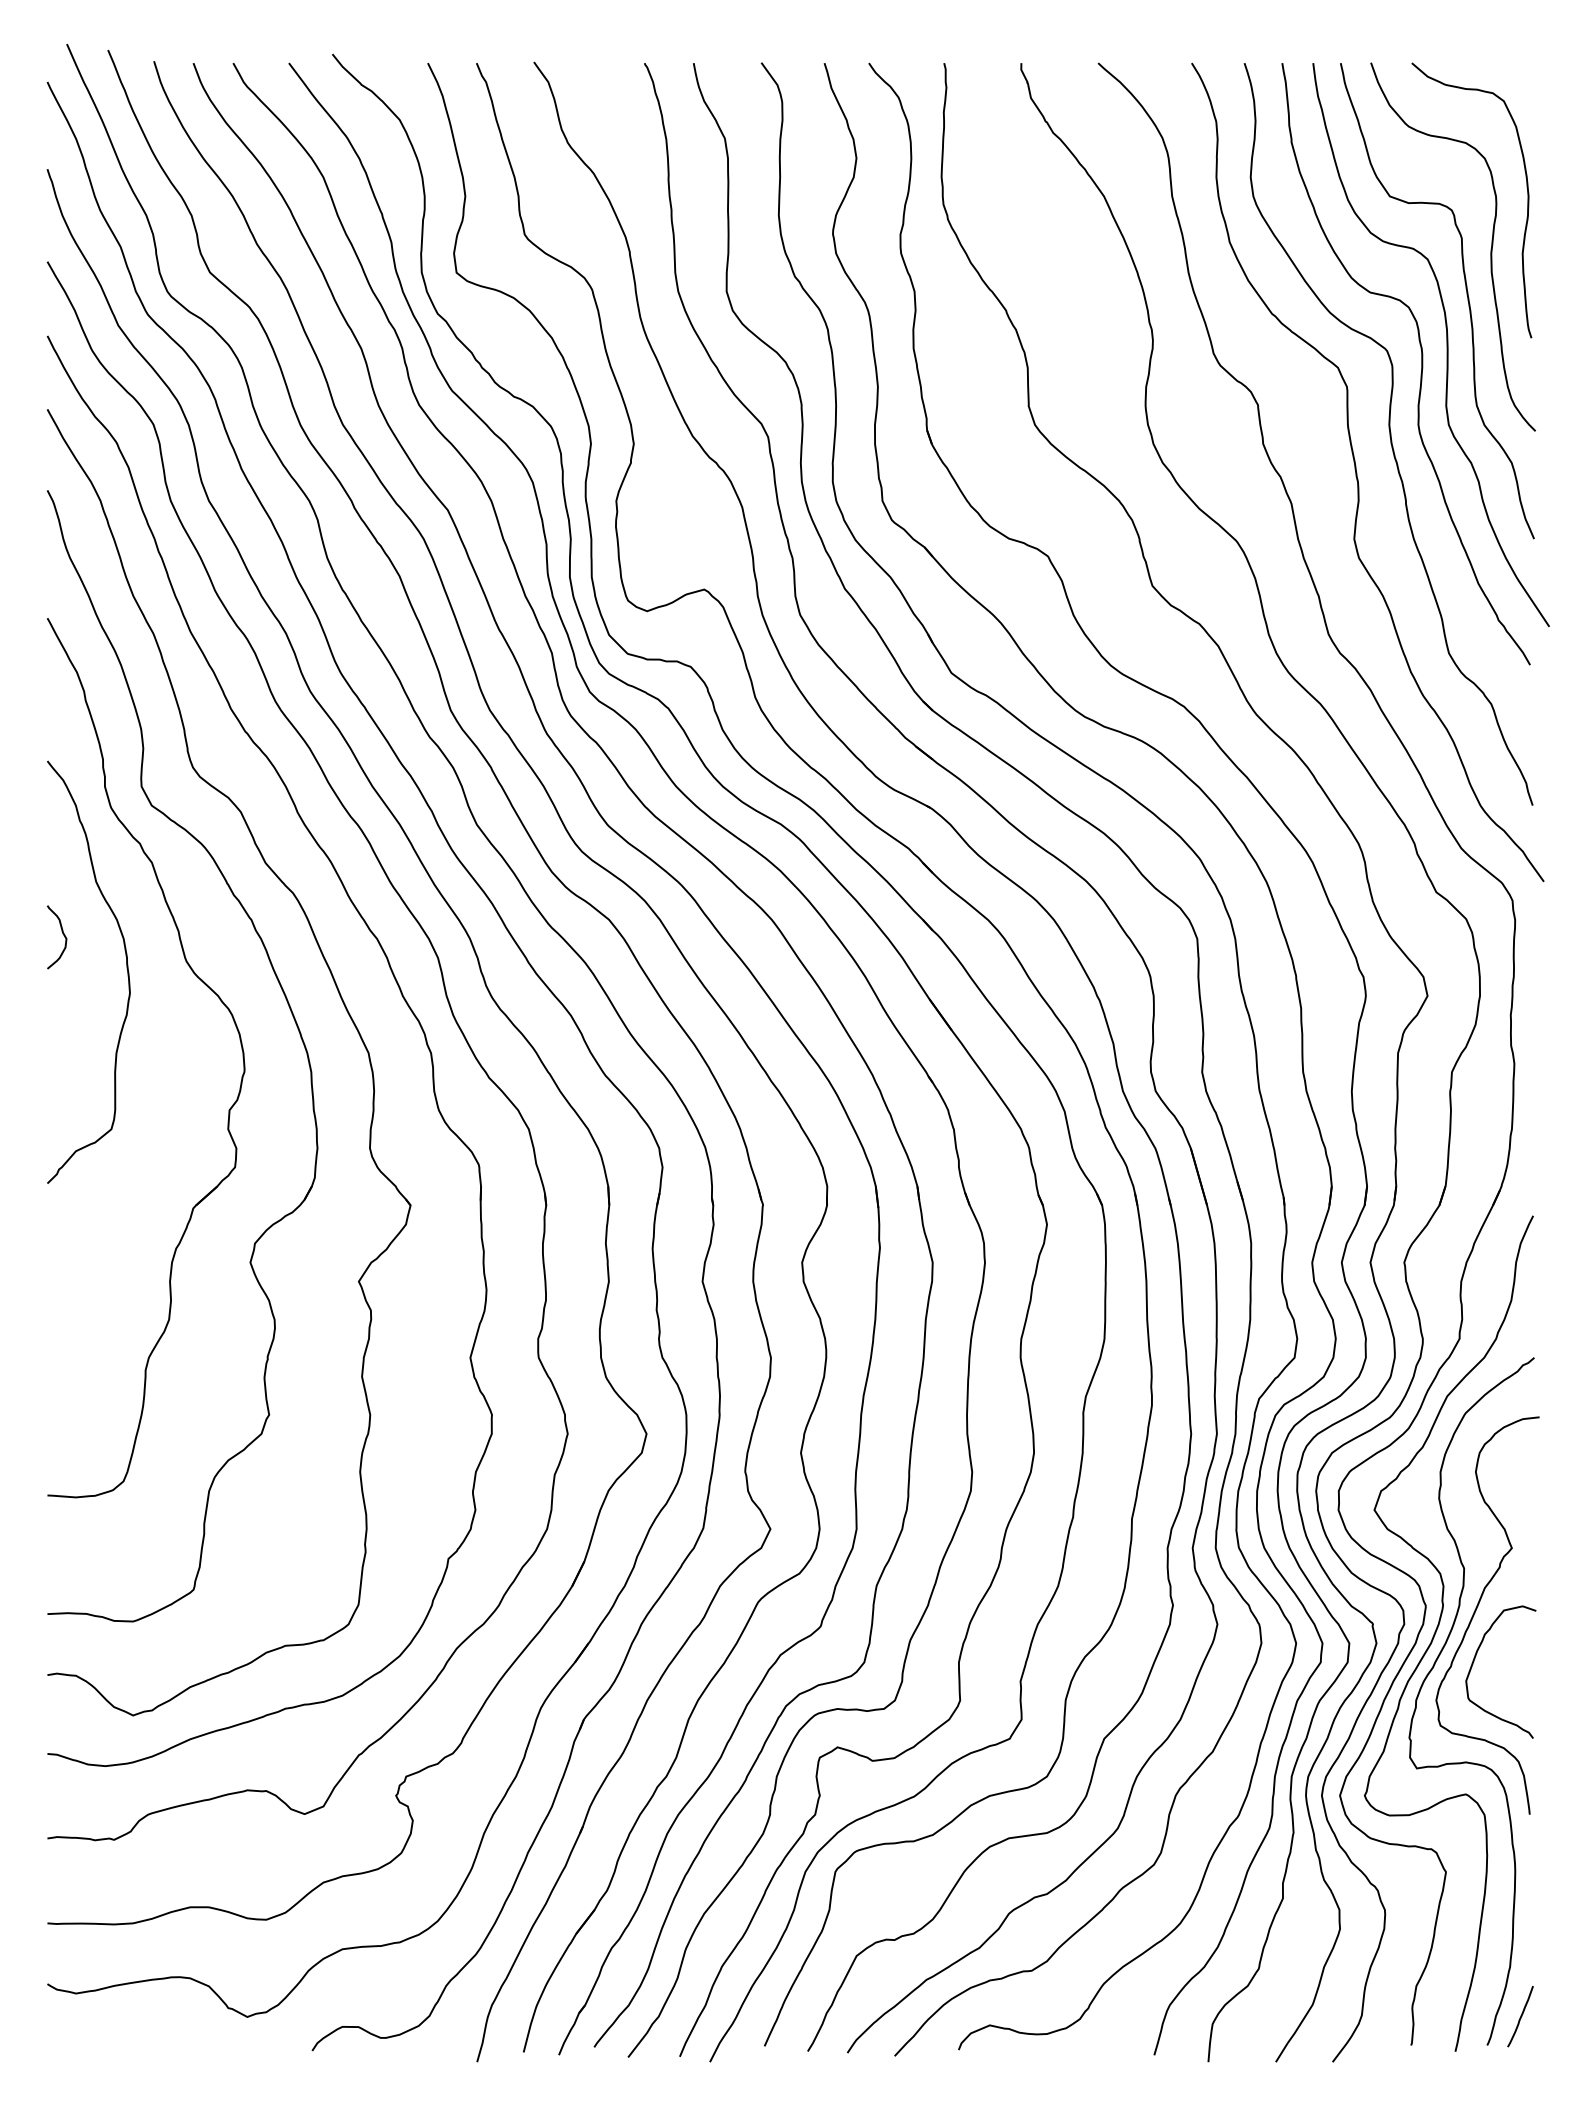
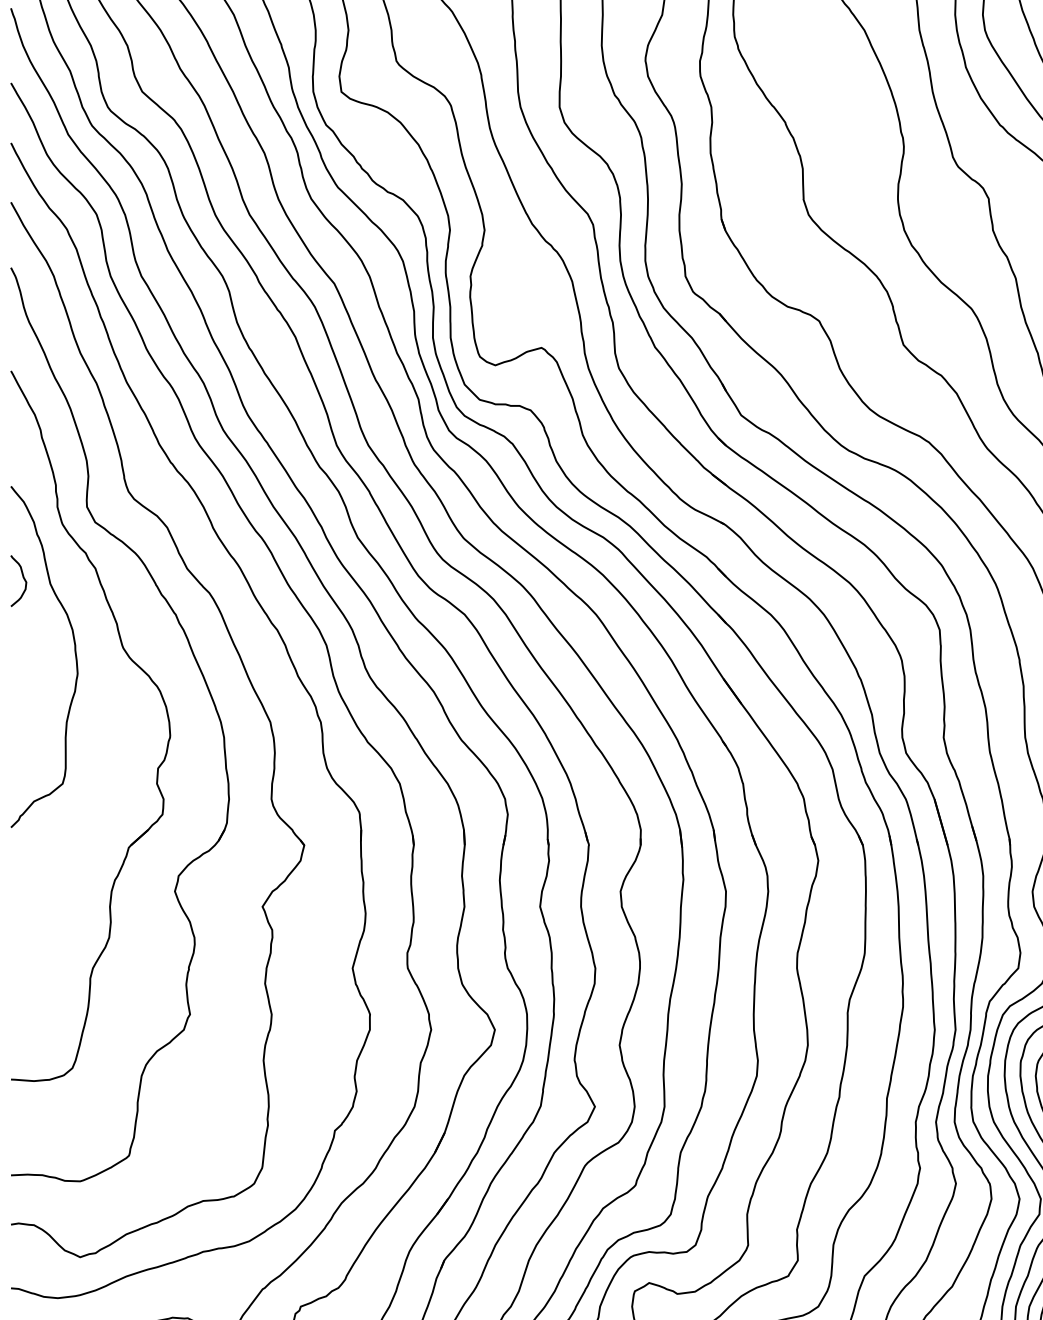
curve: (62, 934) -> (23, 578), moved

